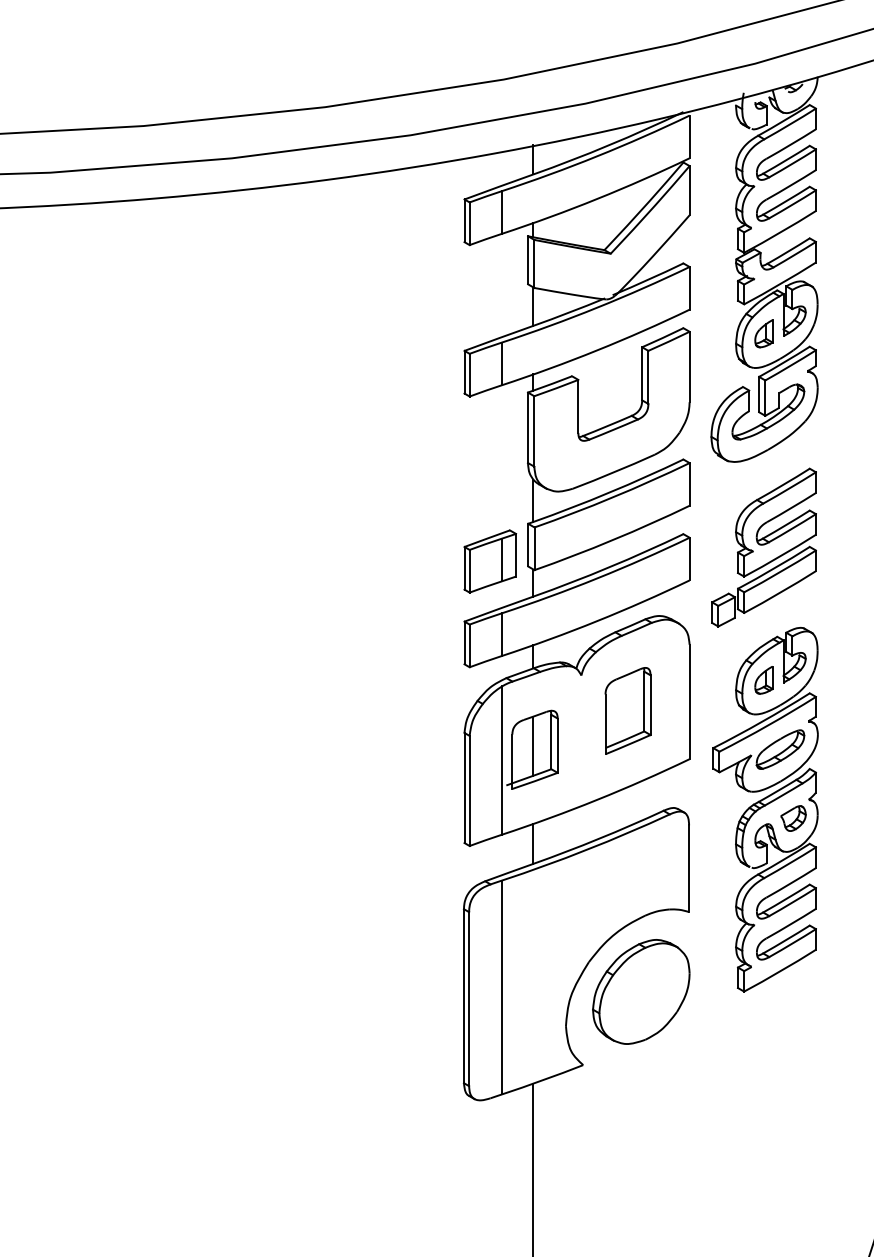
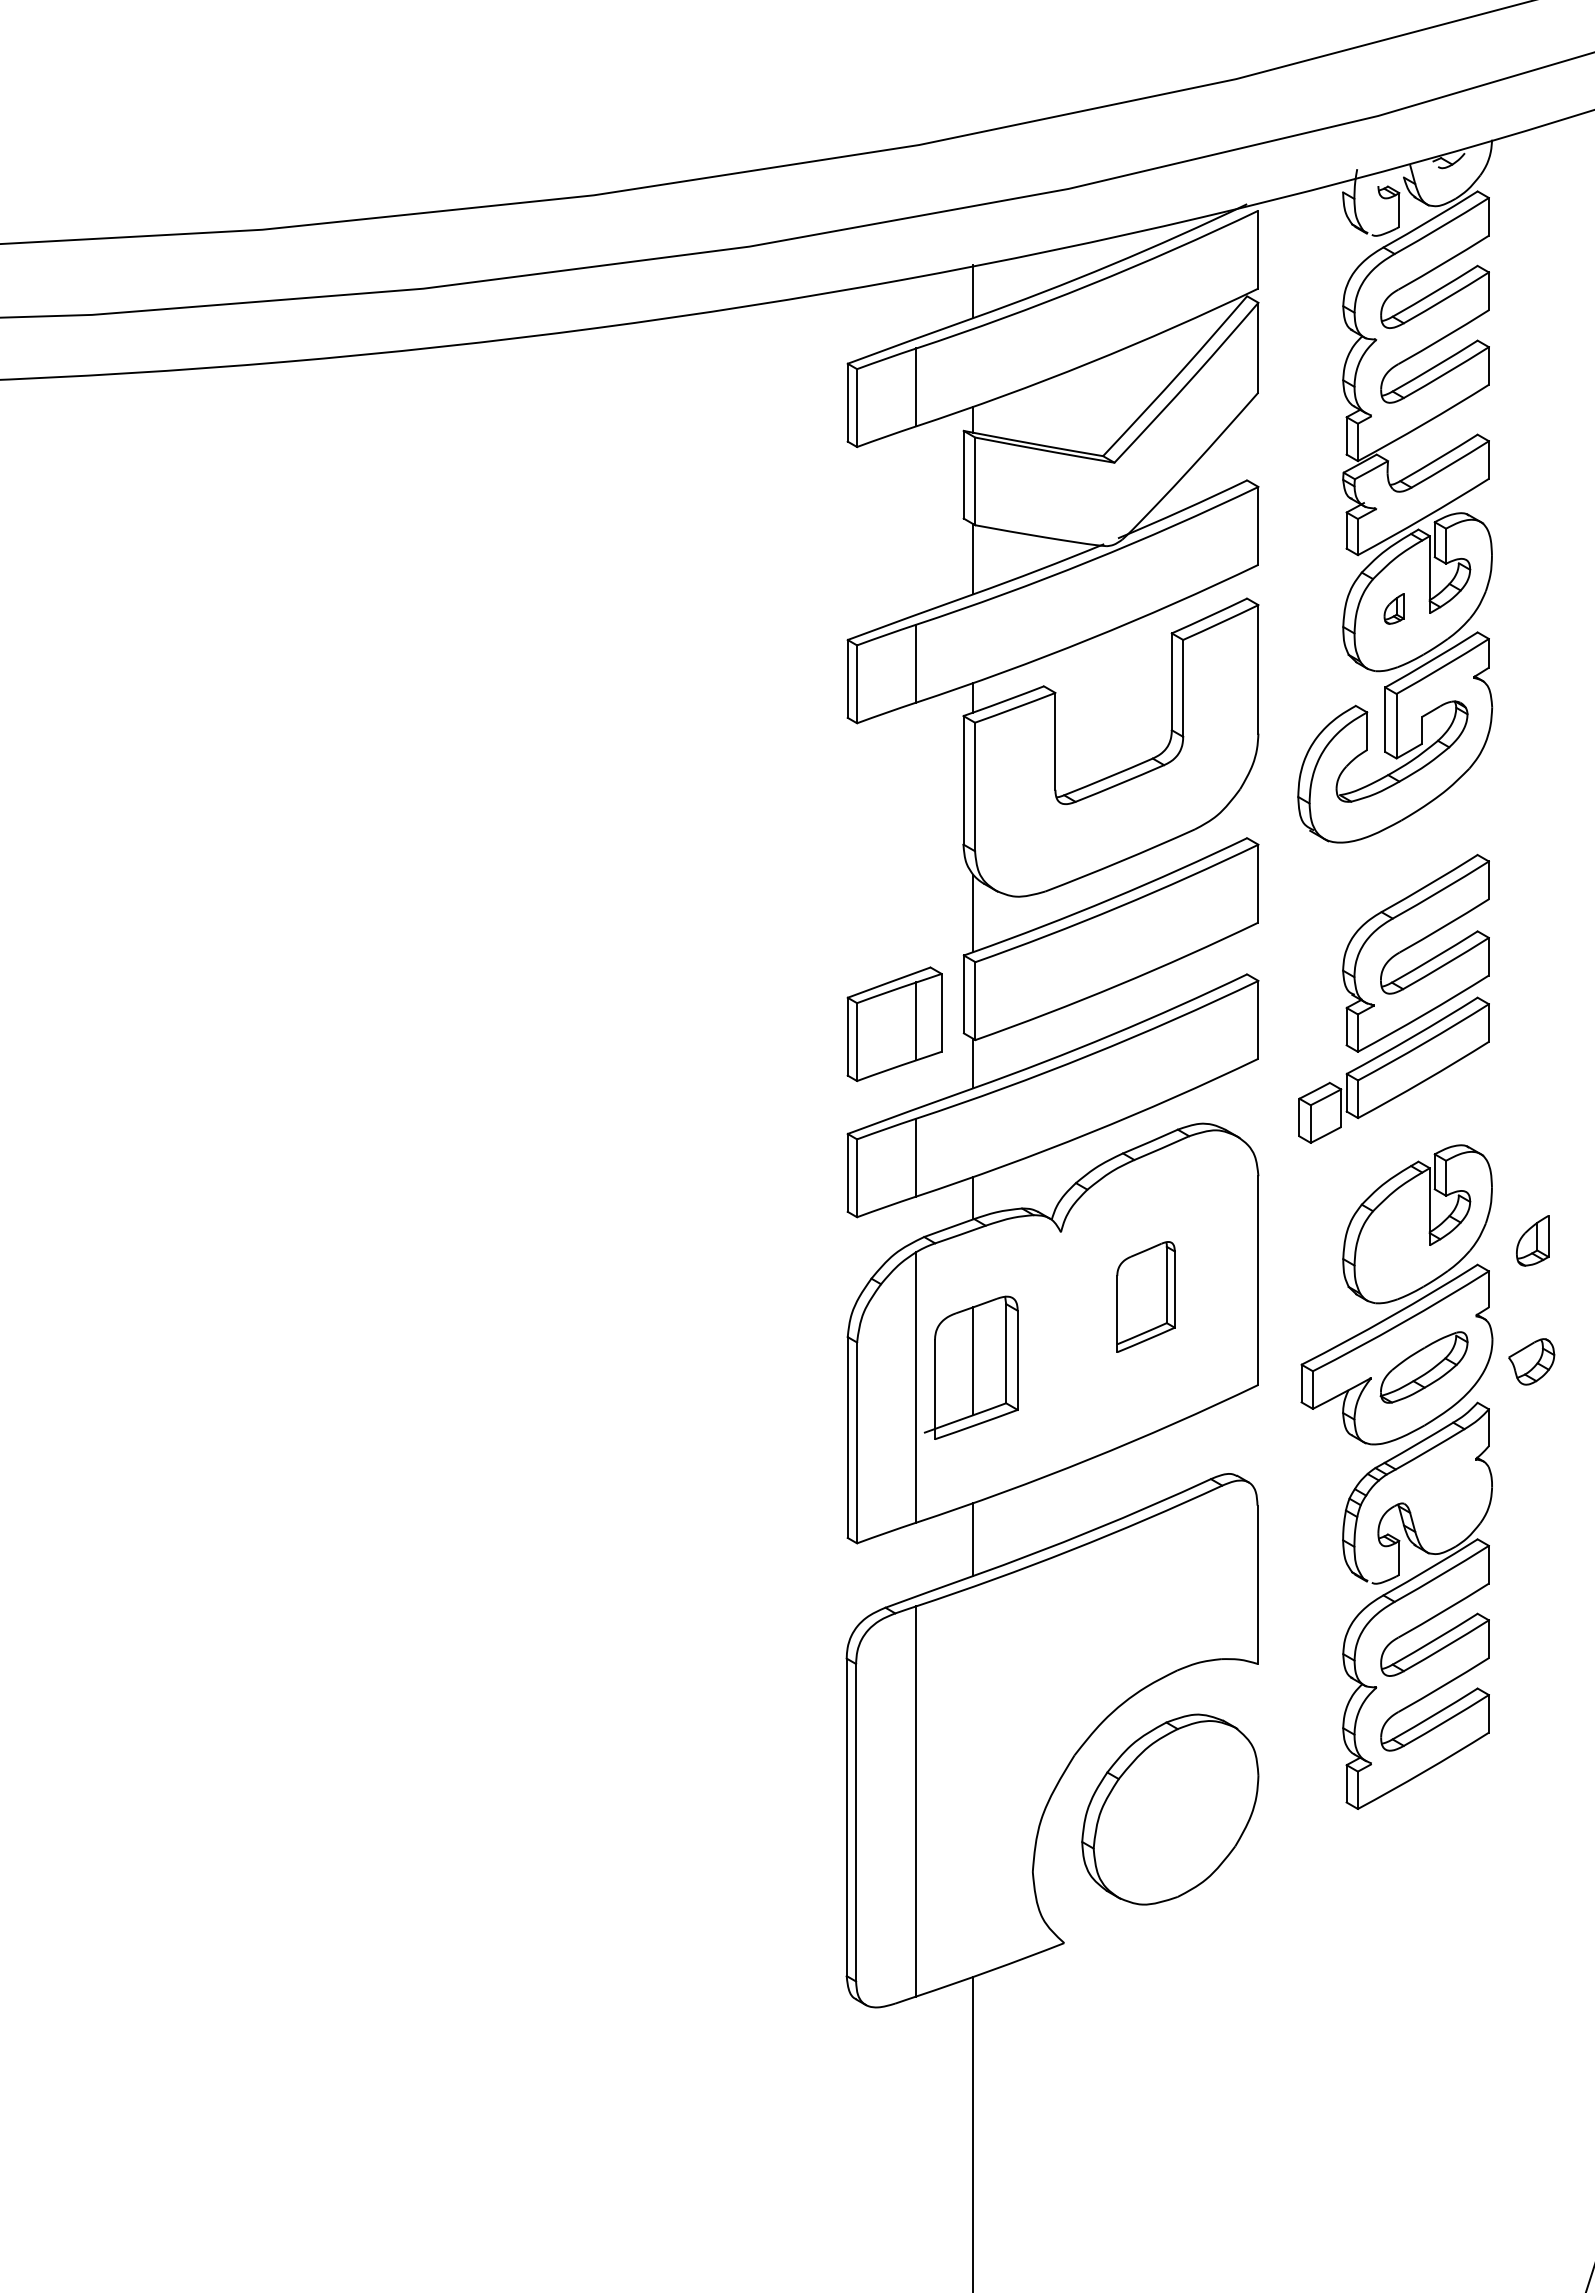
part: (763, 333) -> (1393, 608), size x0.6
part: (763, 680) -> (1531, 1241), moved
part: (627, 710) -> (1145, 1296), size x0.7
part: (793, 818) -> (1531, 1361), moved

